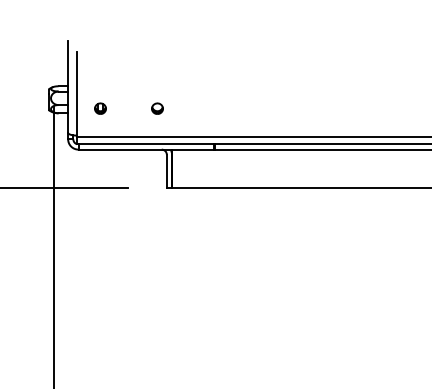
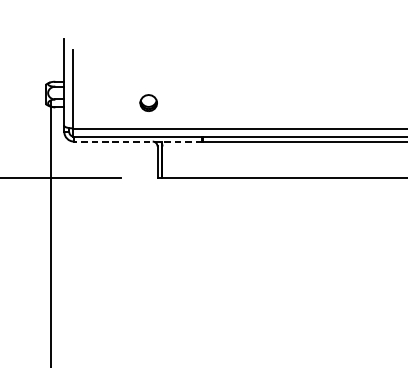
part: (100, 108) -> (94, 102), removed
part: (157, 108) -> (148, 102), size x1.6
line: (146, 149) -> (138, 141), solid -> dashed

